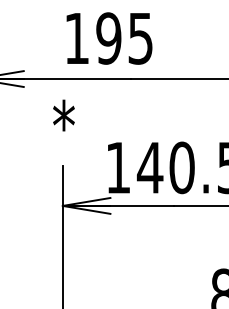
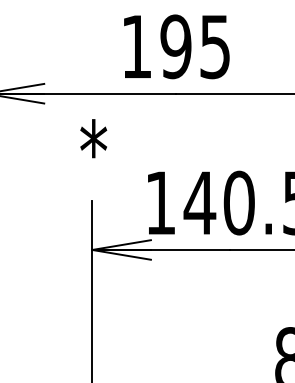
text: (109, 38) -> (176, 46), moved

